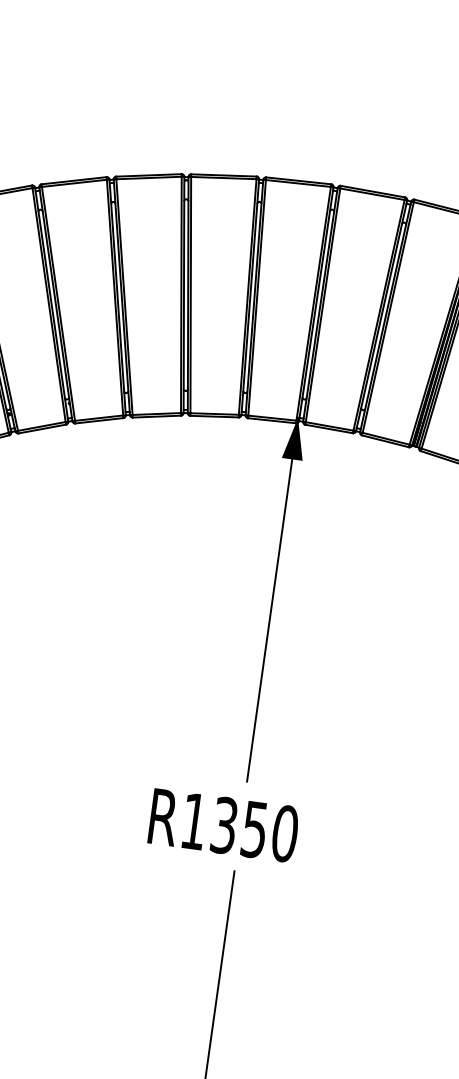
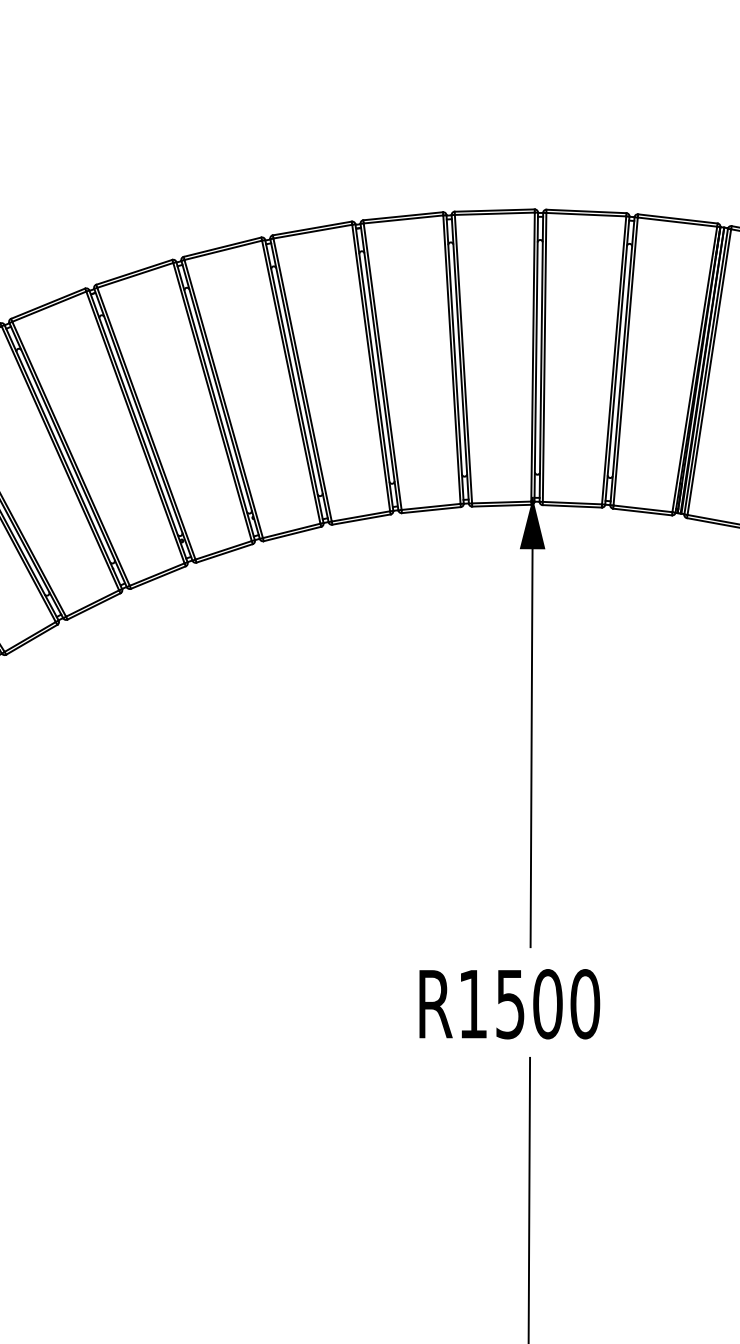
text: (239, 827) -> (529, 1004), R1350 -> R1500

